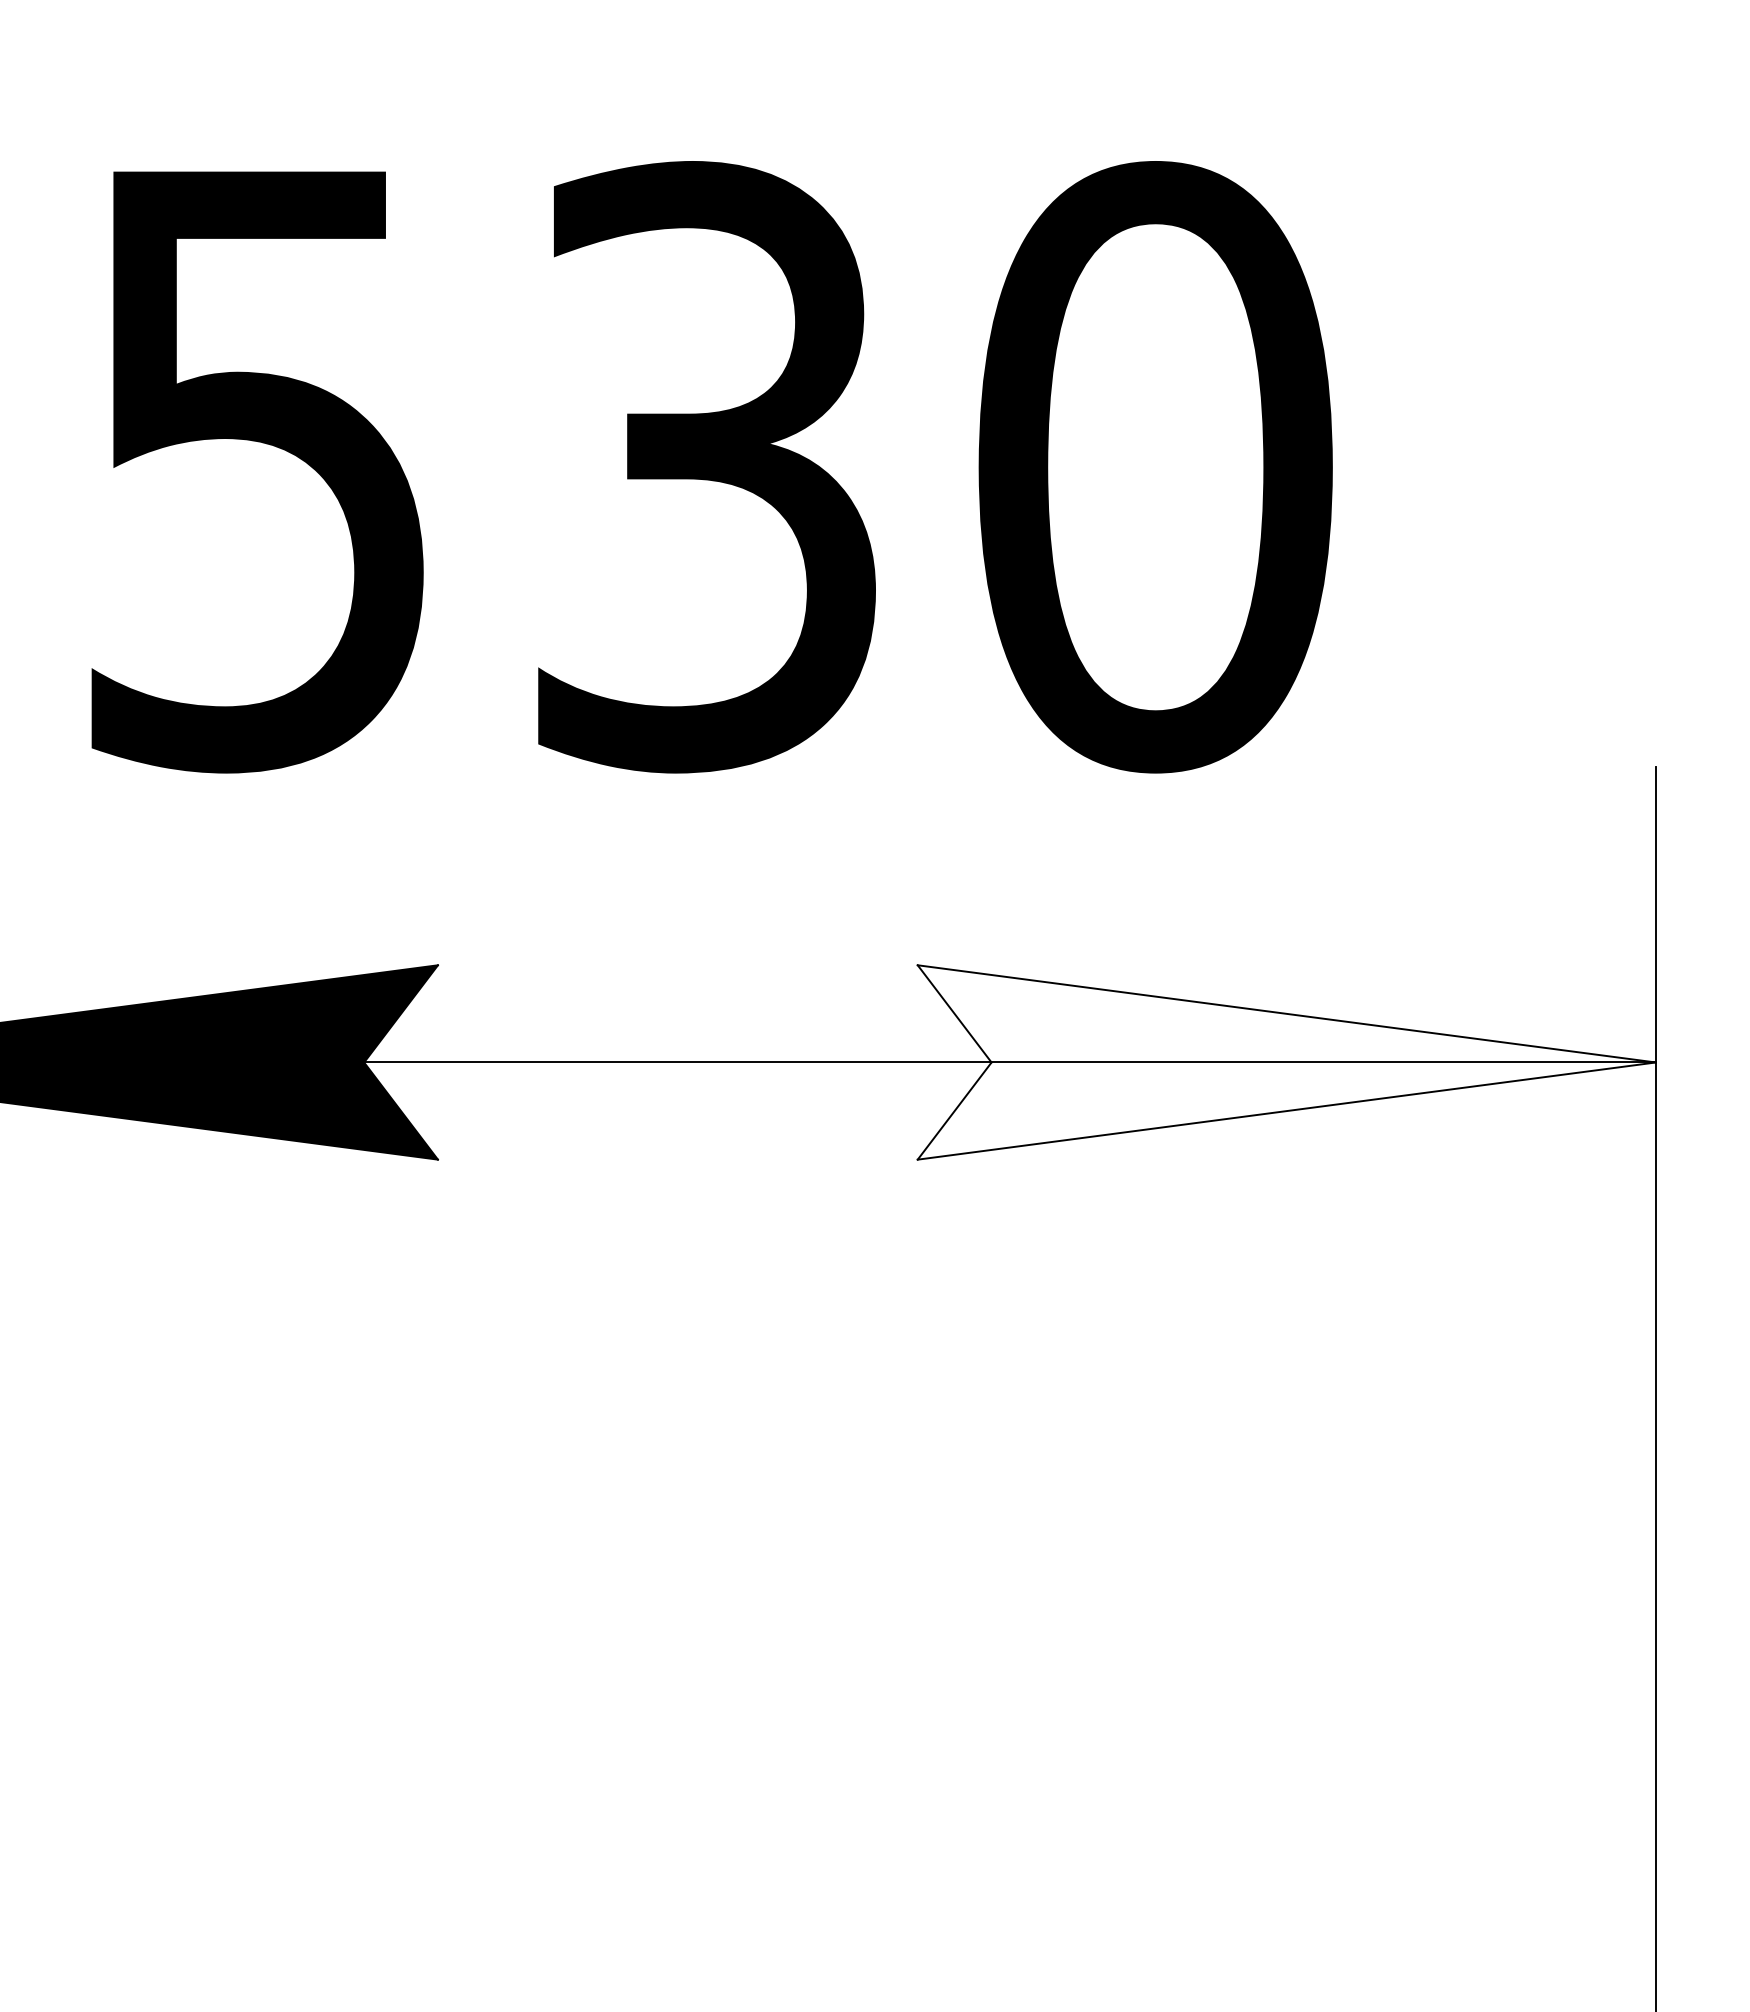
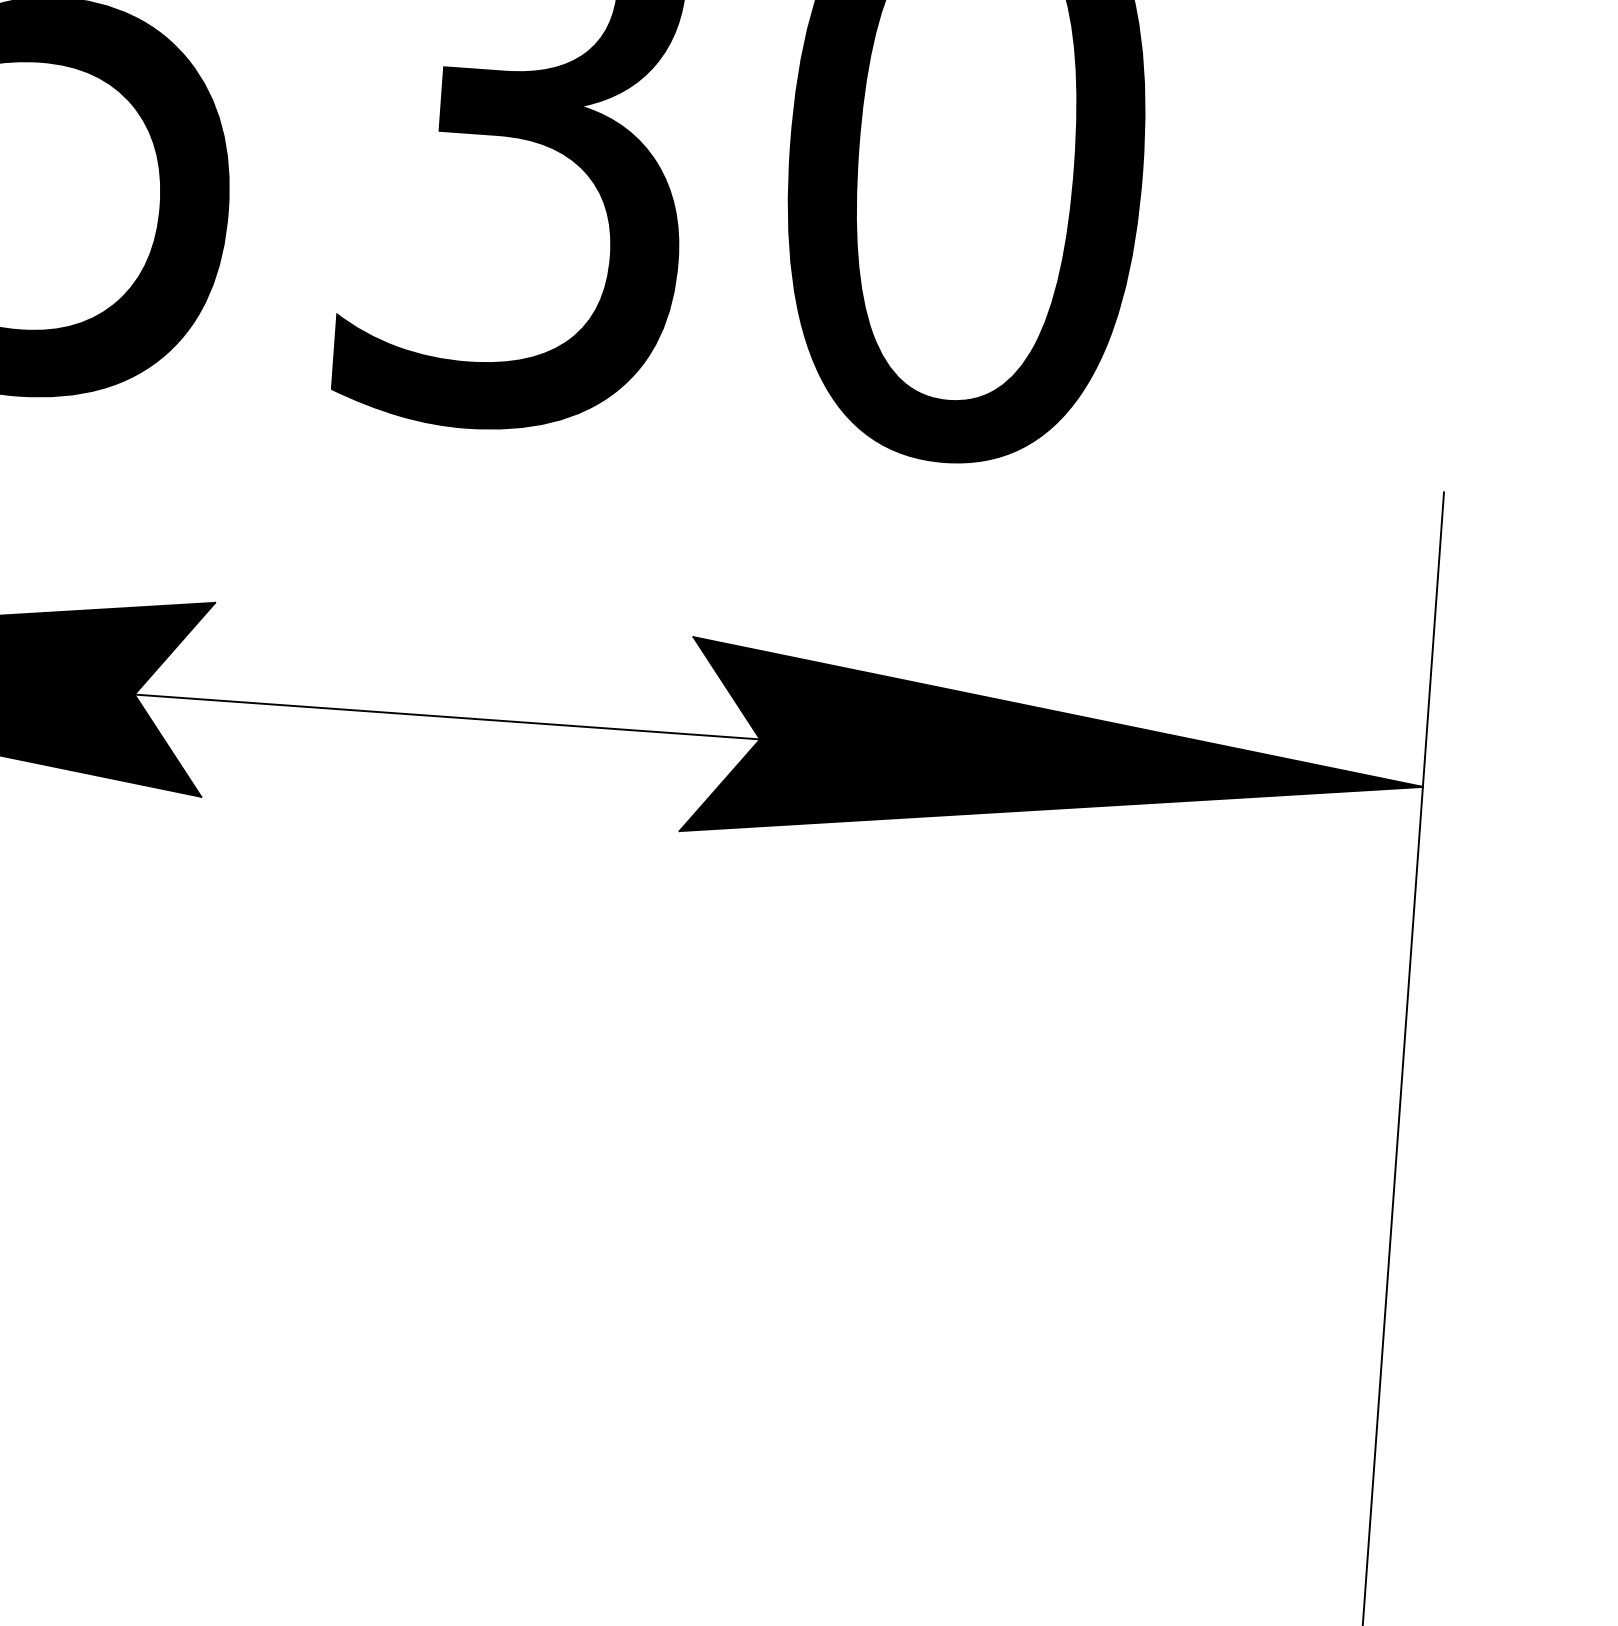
fill: (1286, 1062) -> (1054, 760), added

